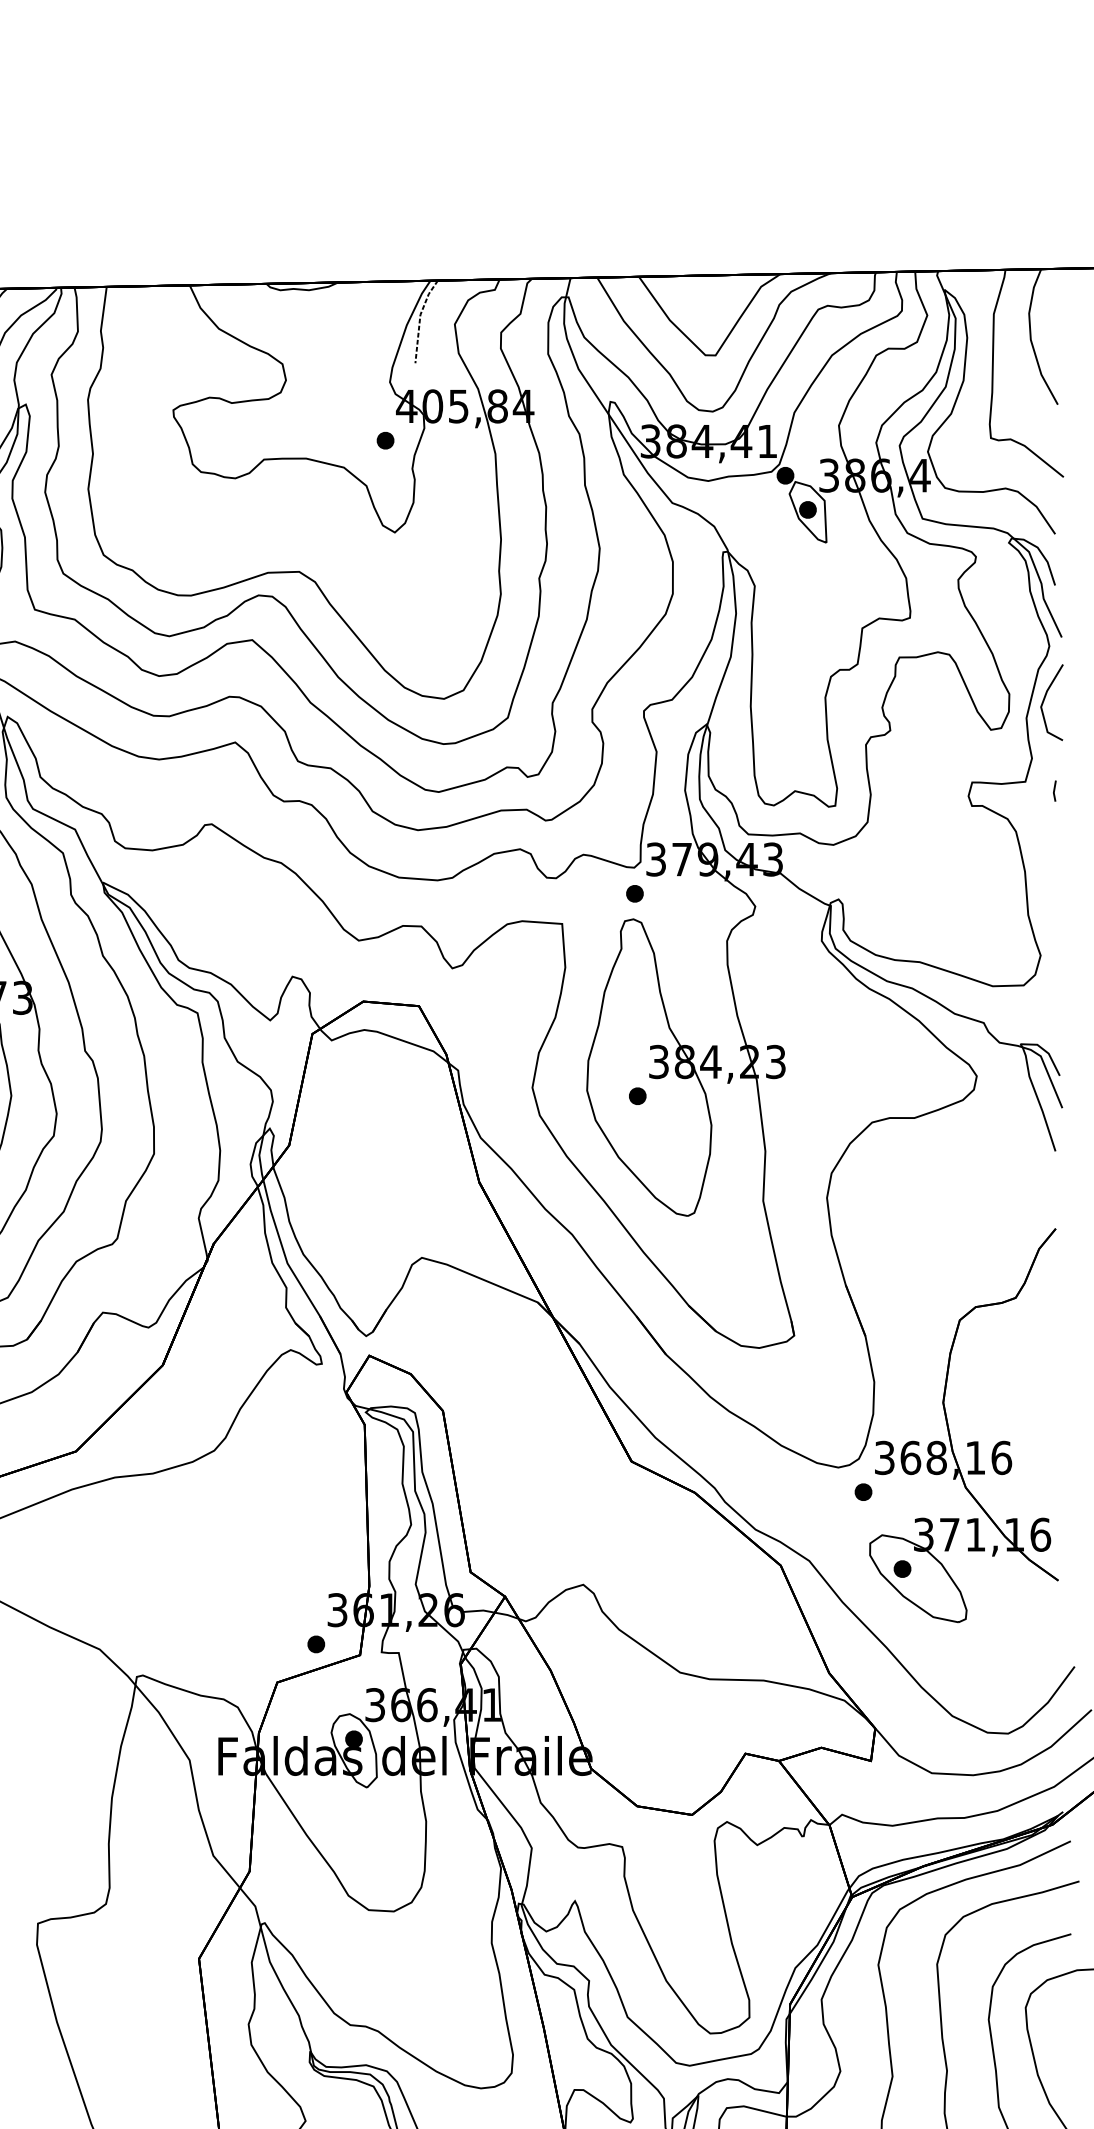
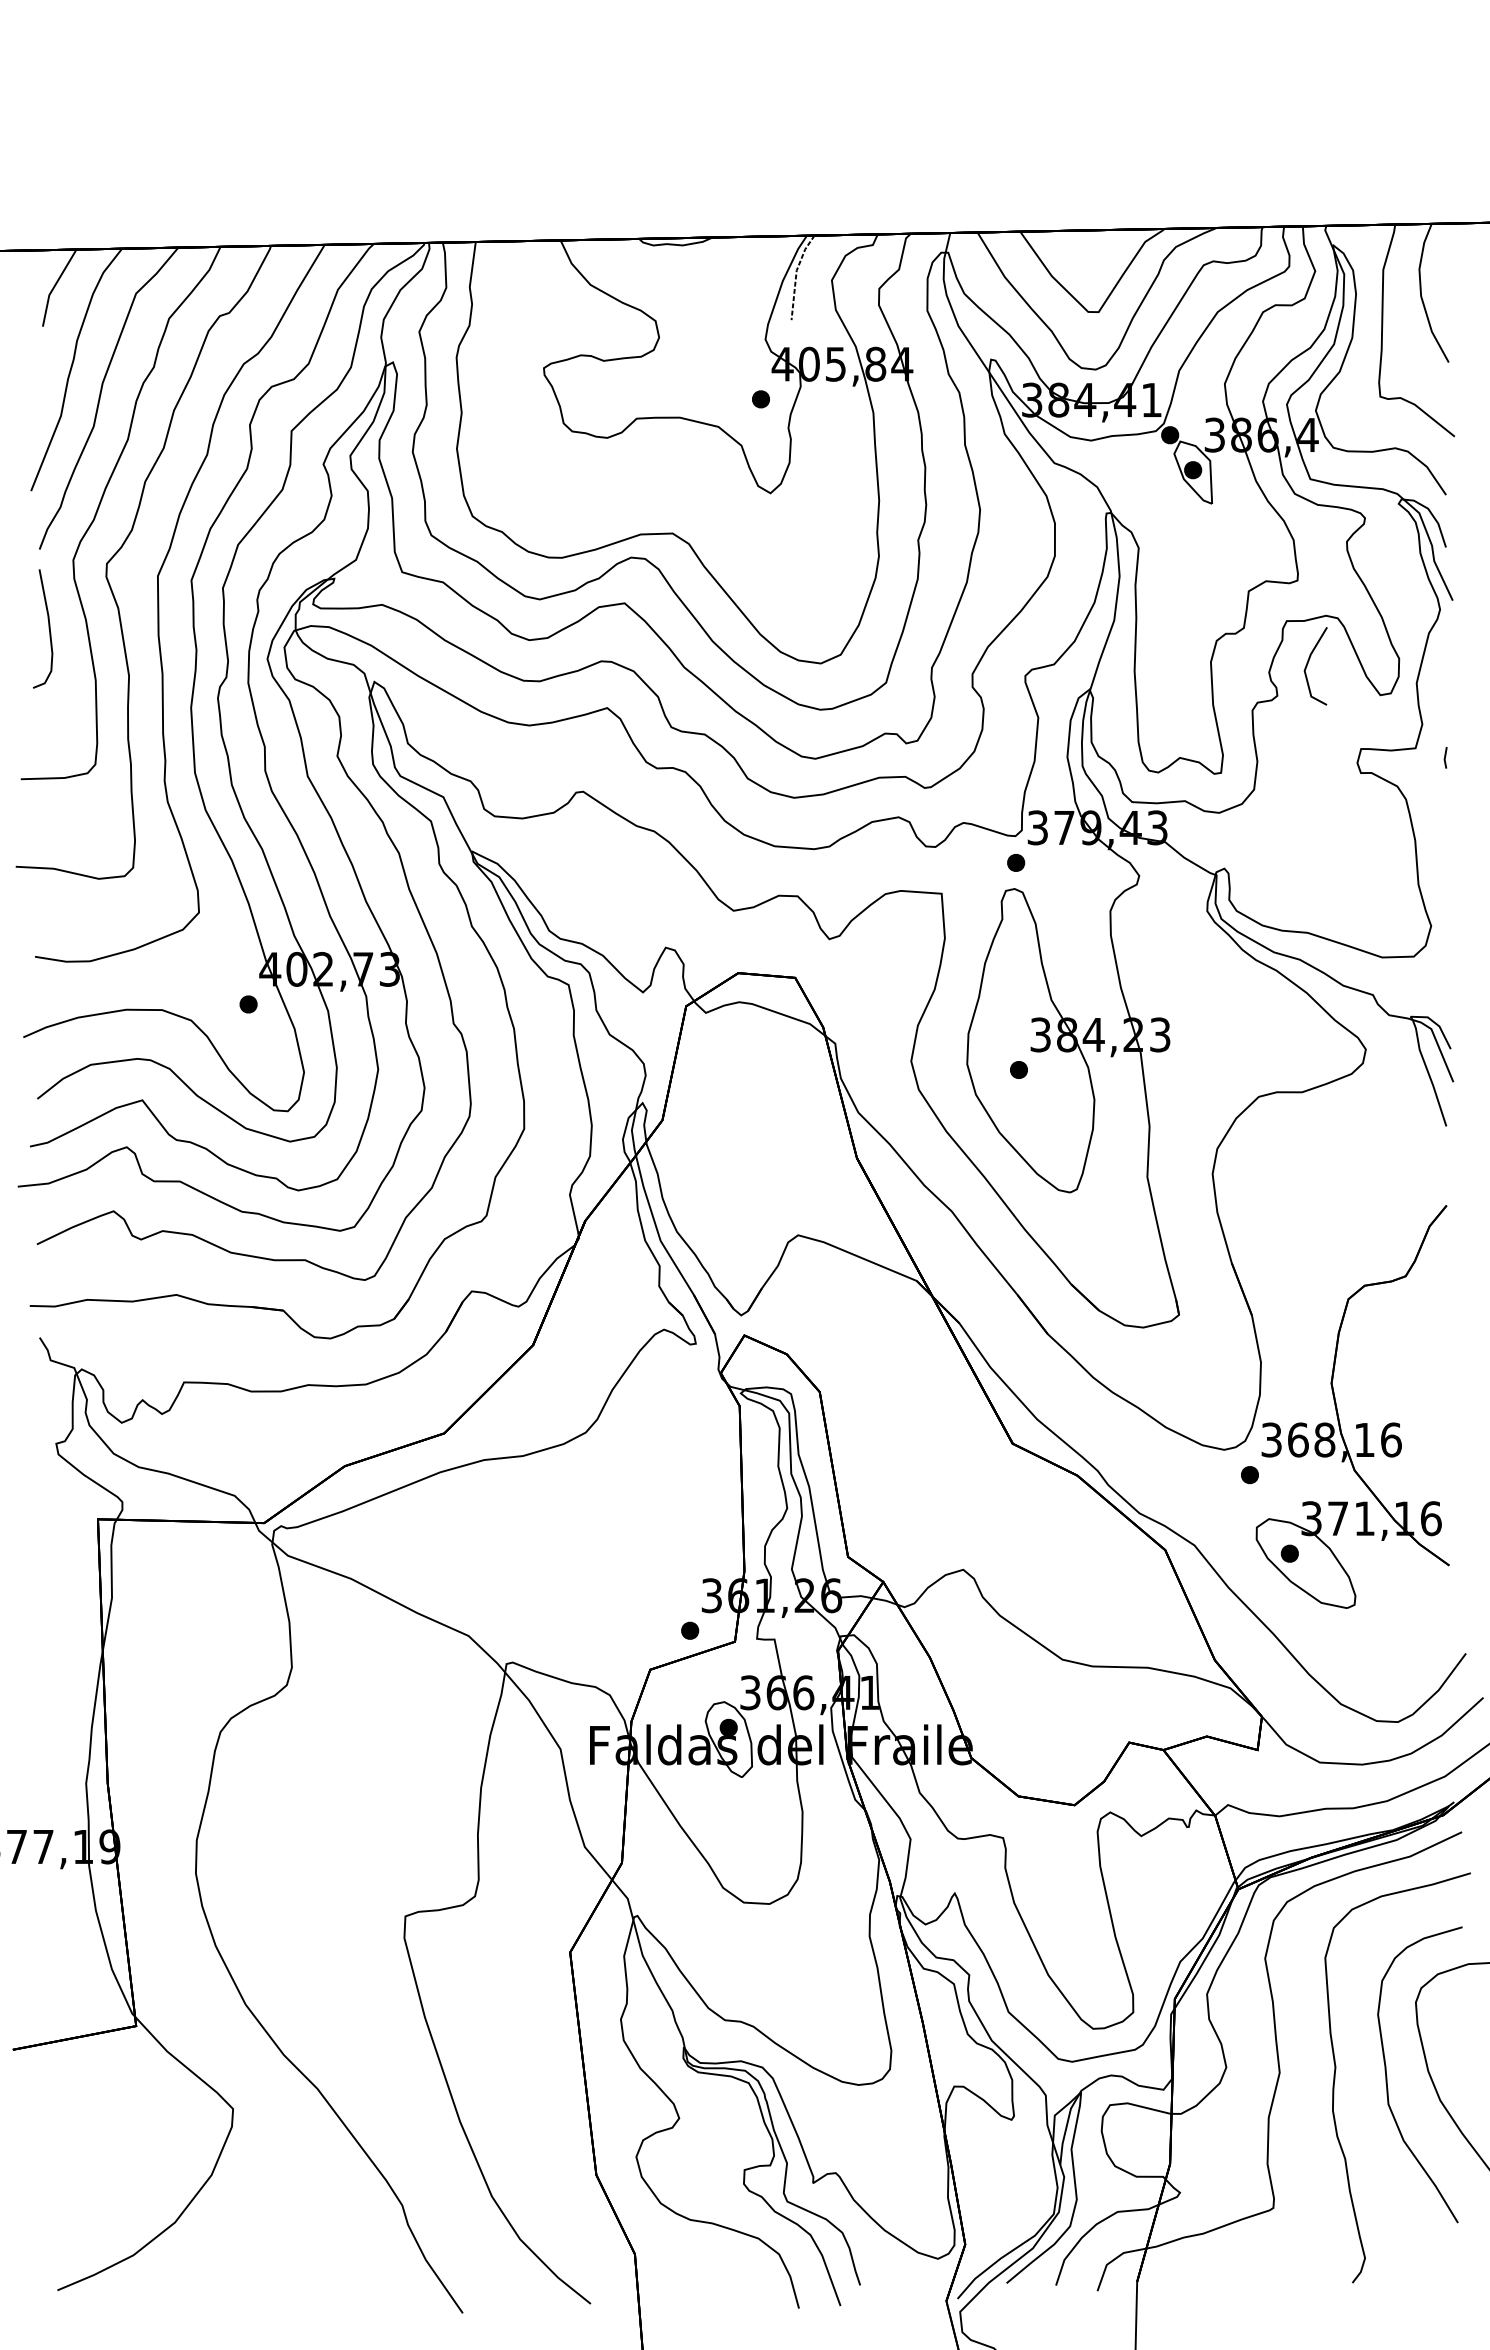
line: (1044, 699) -> (1308, 663), moved

